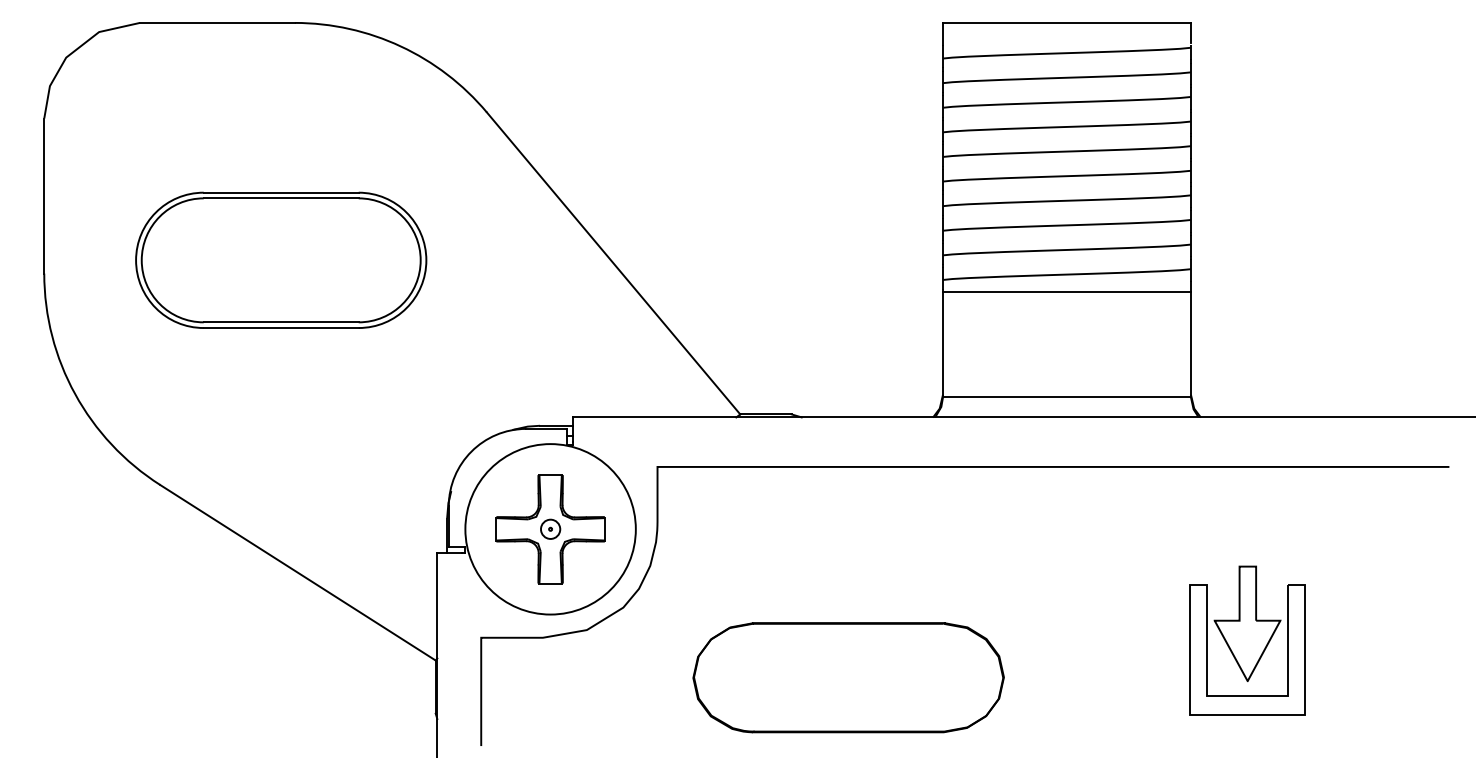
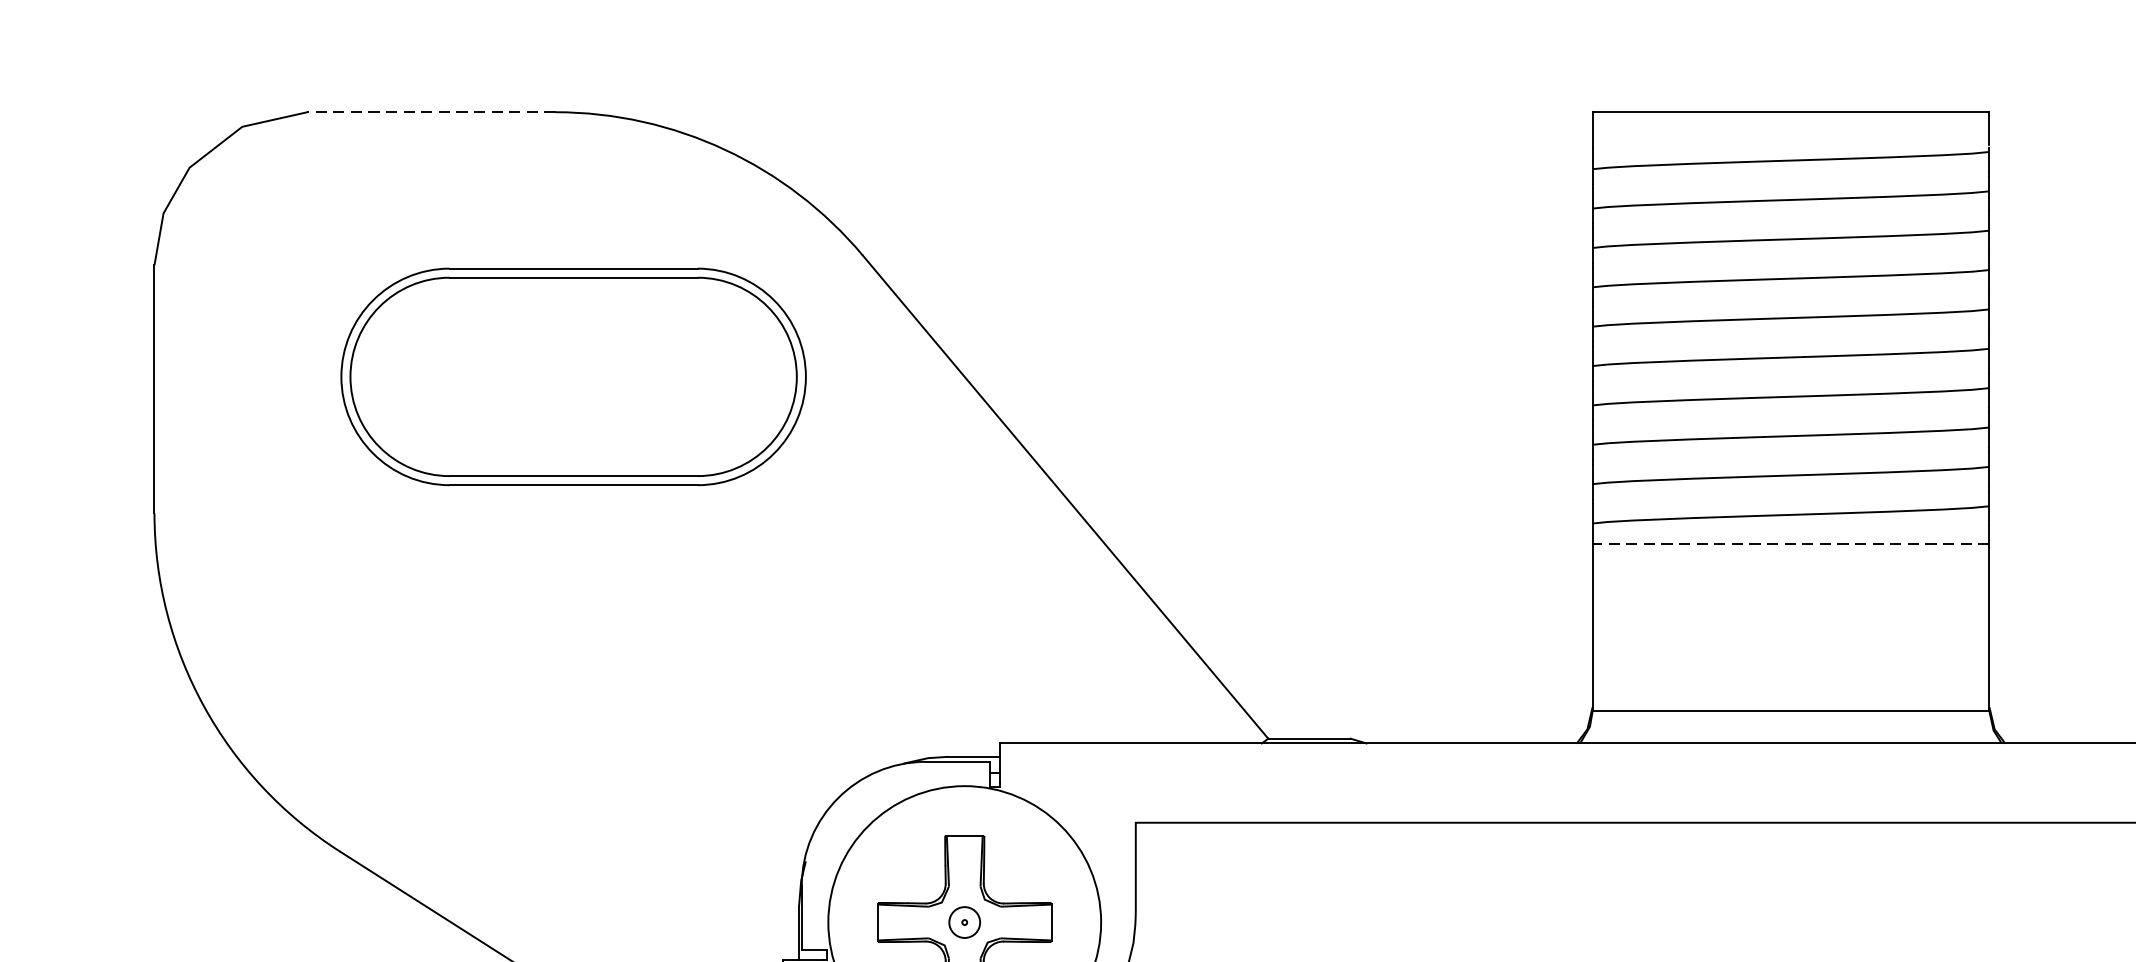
line: (217, 22) -> (431, 111), solid -> dashed
part: (281, 259) -> (574, 375), moved
line: (1066, 292) -> (1790, 543), solid -> dashed

